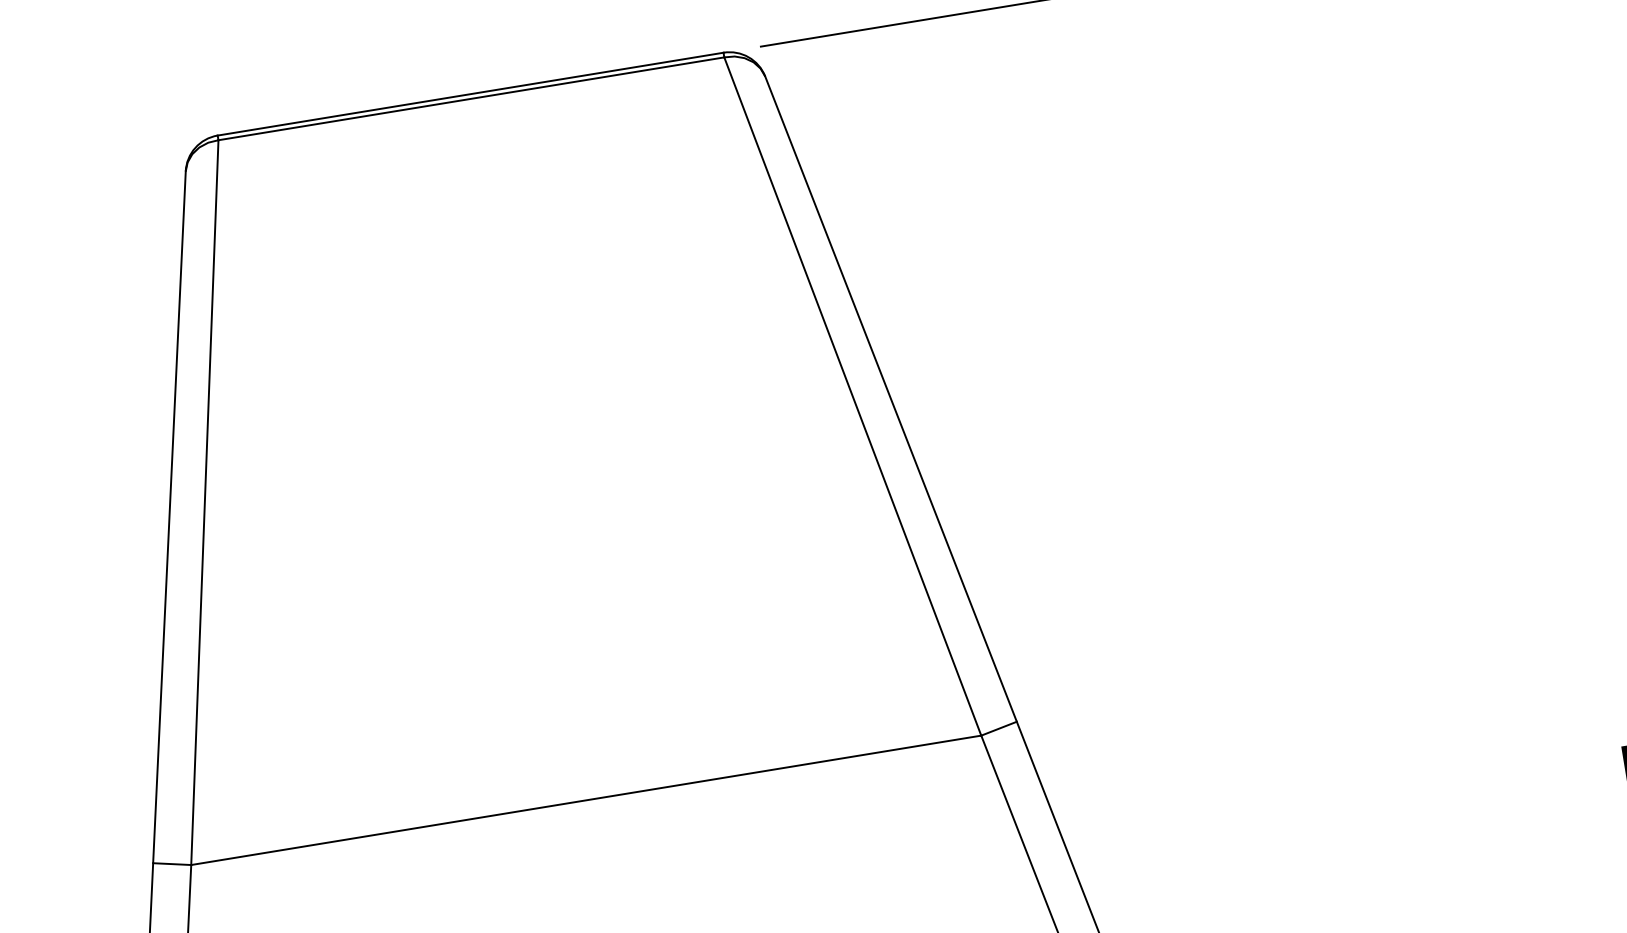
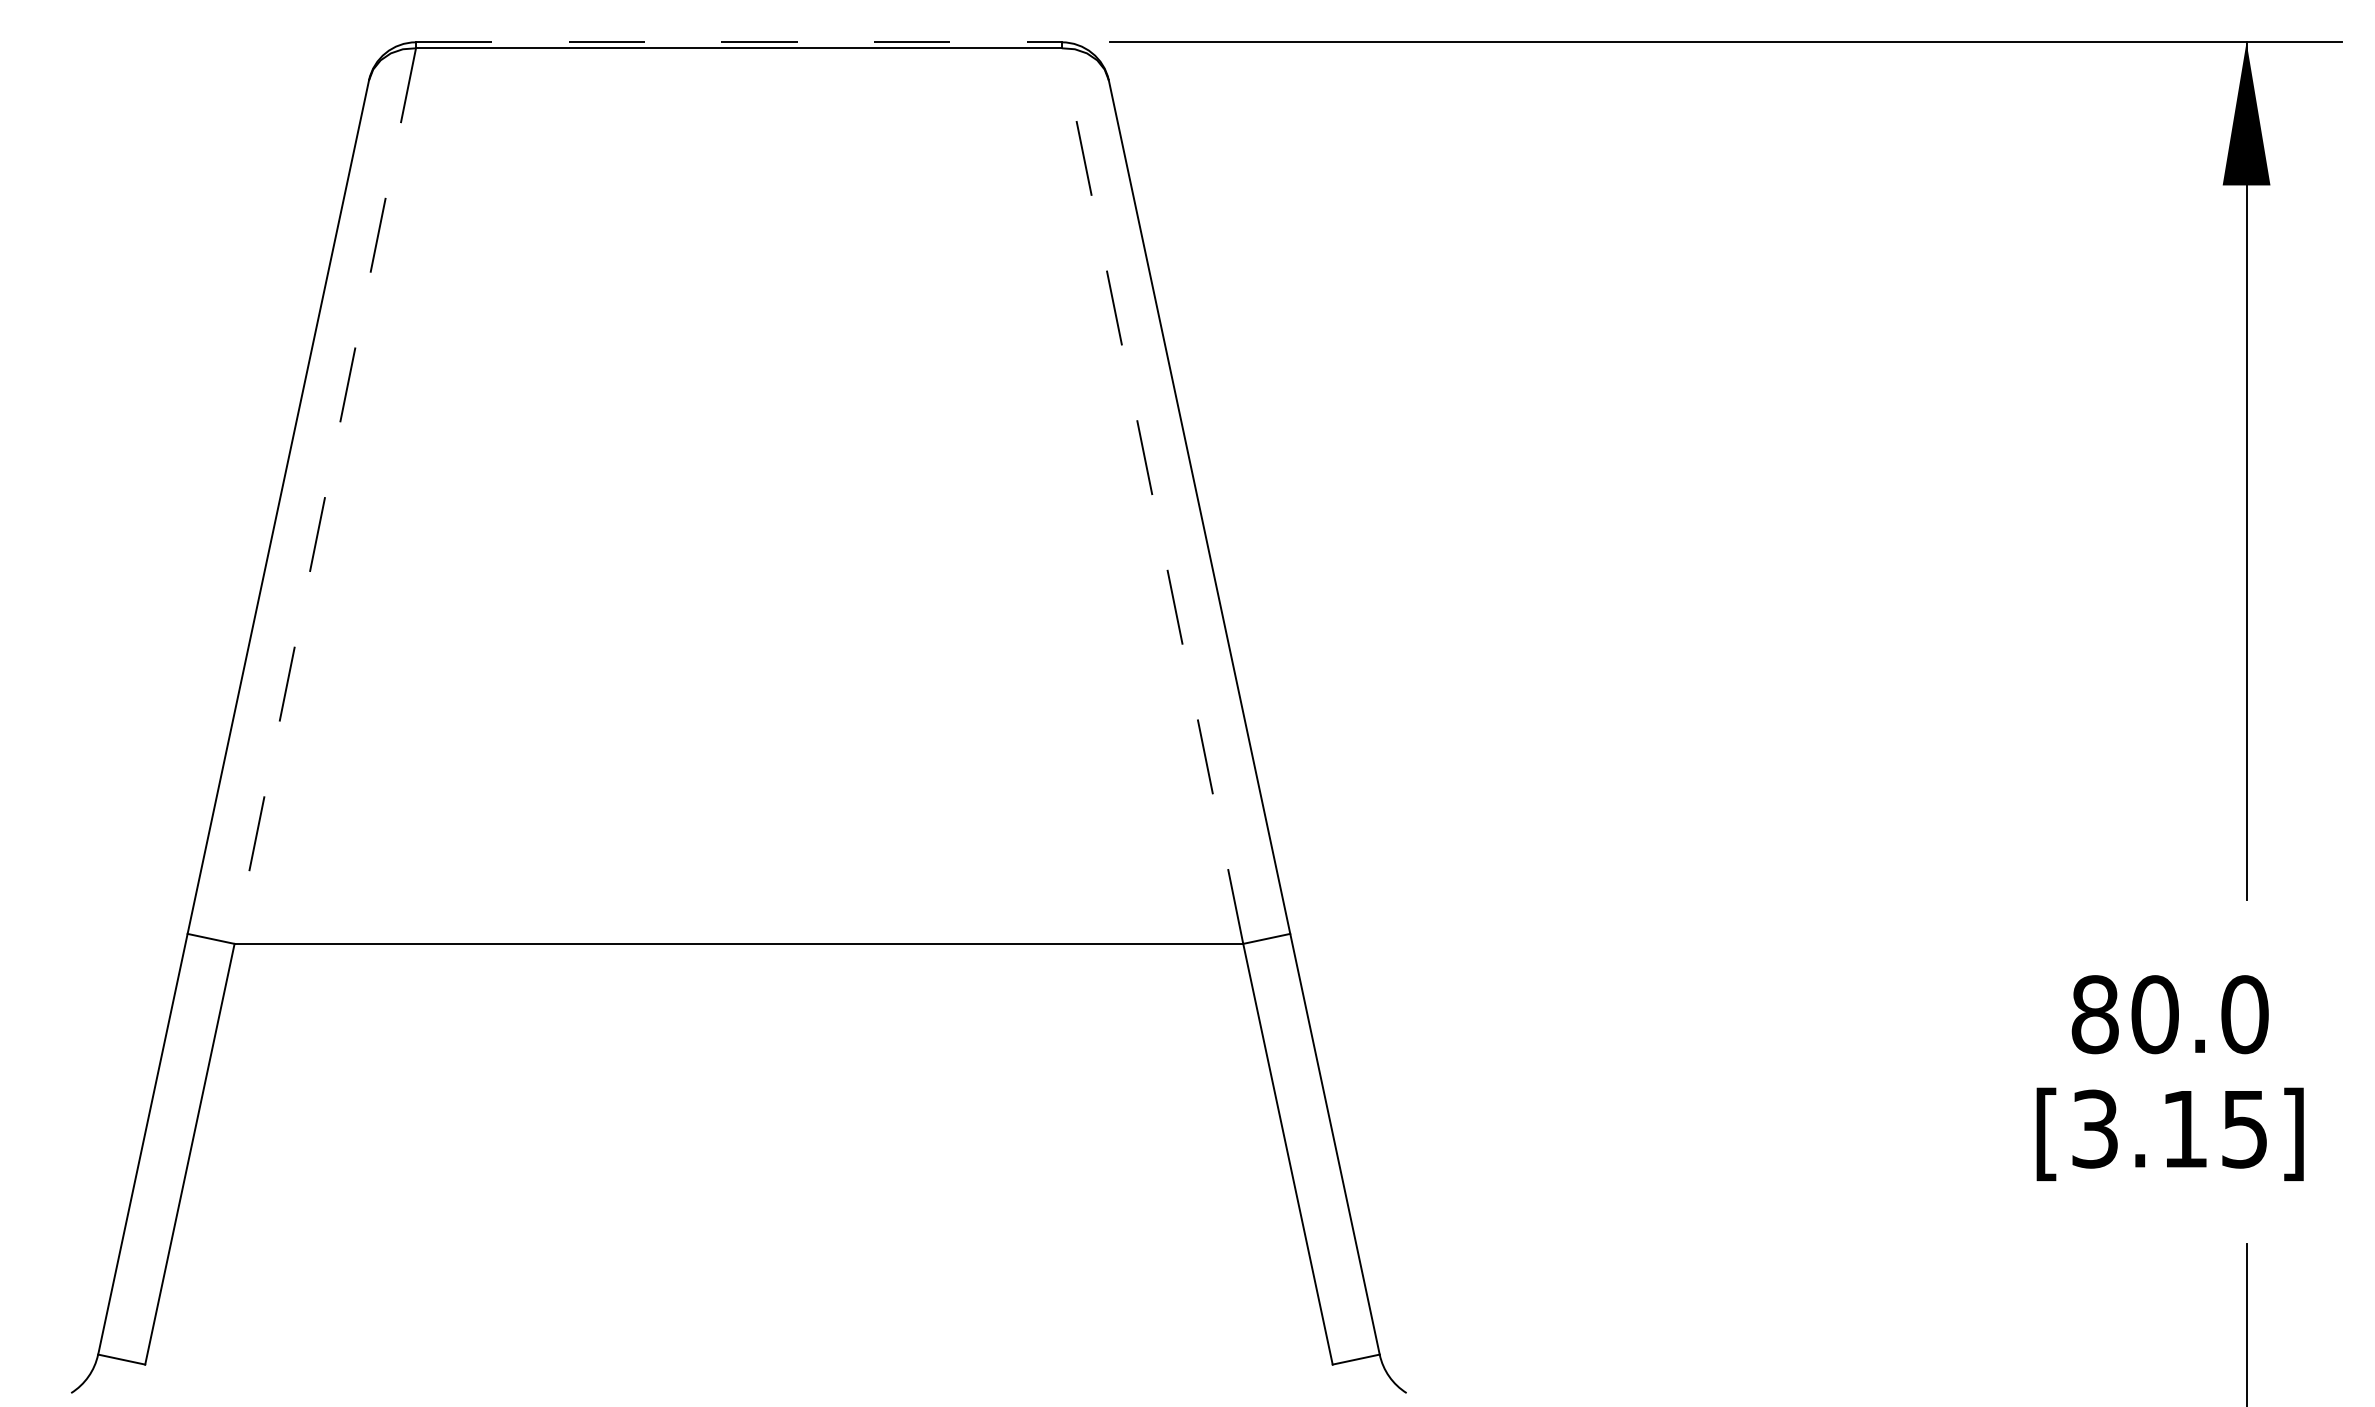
line: (470, 94) -> (738, 42), solid -> dashed
line: (852, 396) -> (1152, 496), solid -> dashed
line: (205, 502) -> (325, 496), solid -> dashed

